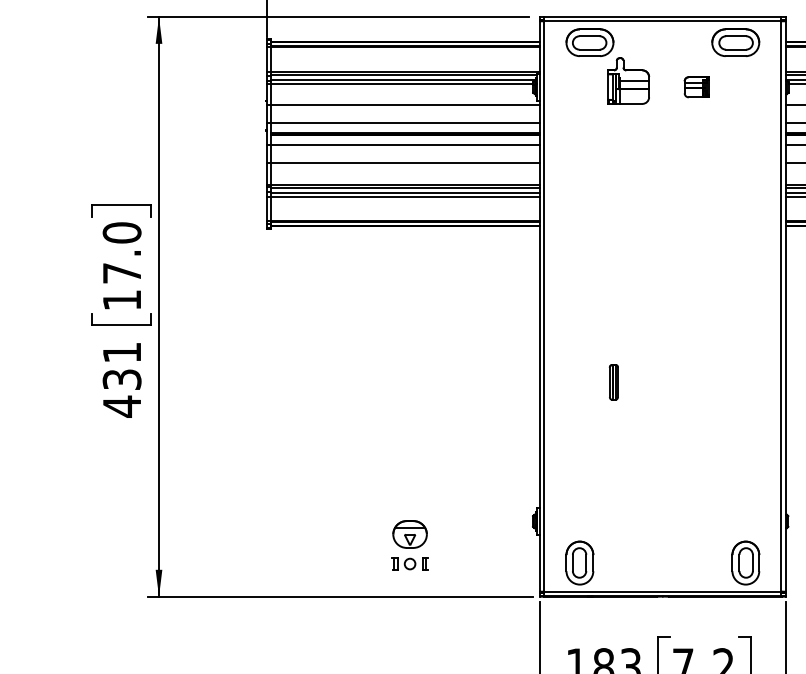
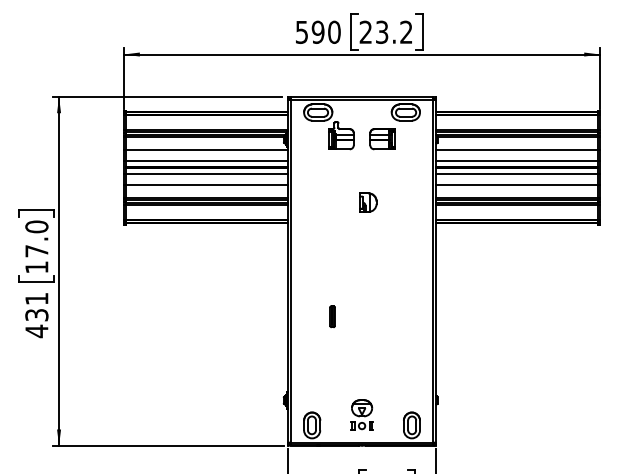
part: (696, 87) -> (382, 139), size x1.67
part: (673, 192) -> (368, 202), added
part: (409, 544) -> (361, 414), moved

